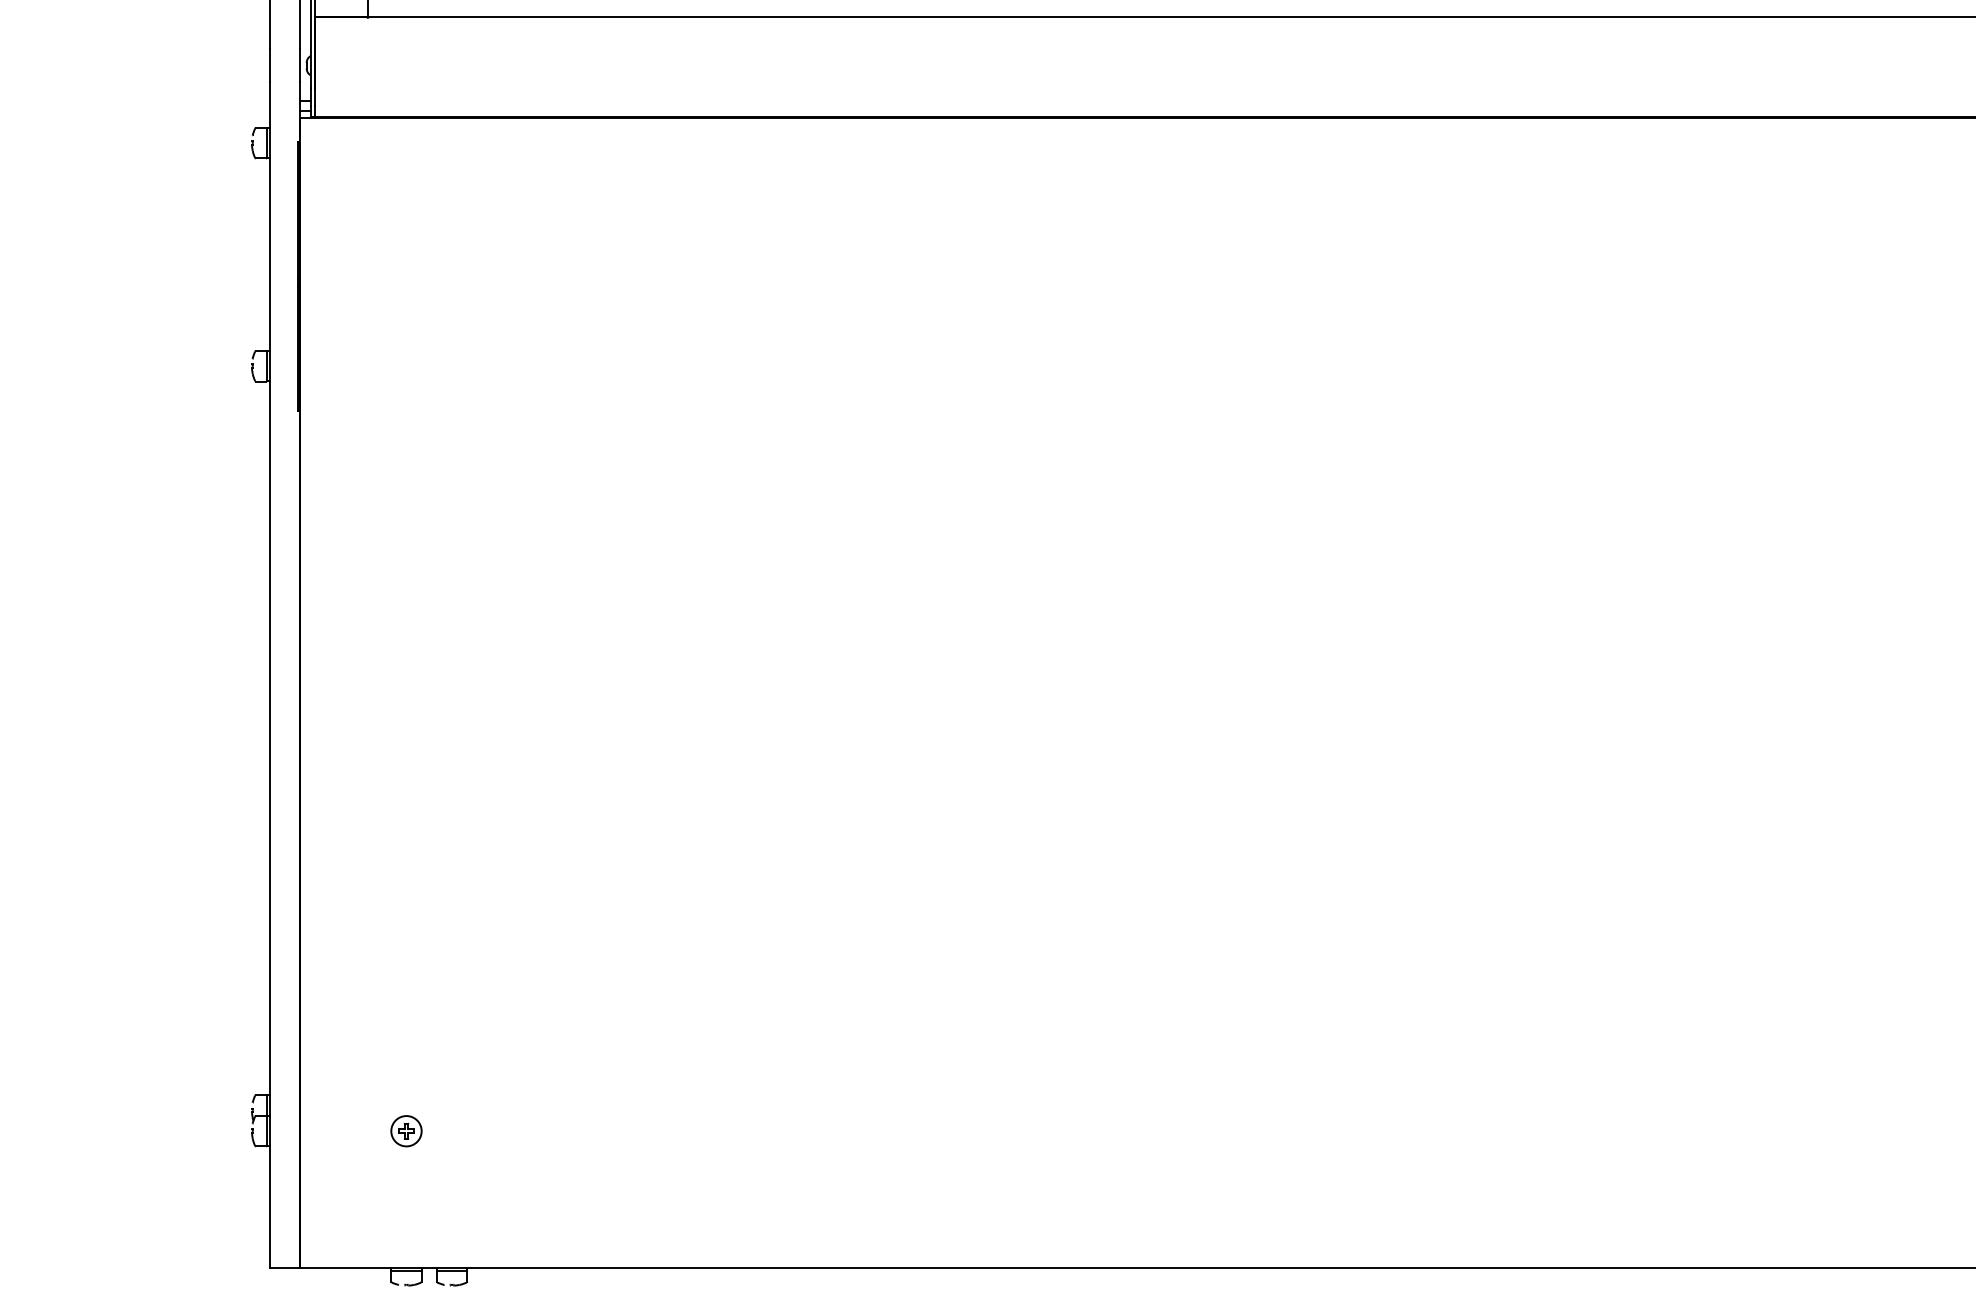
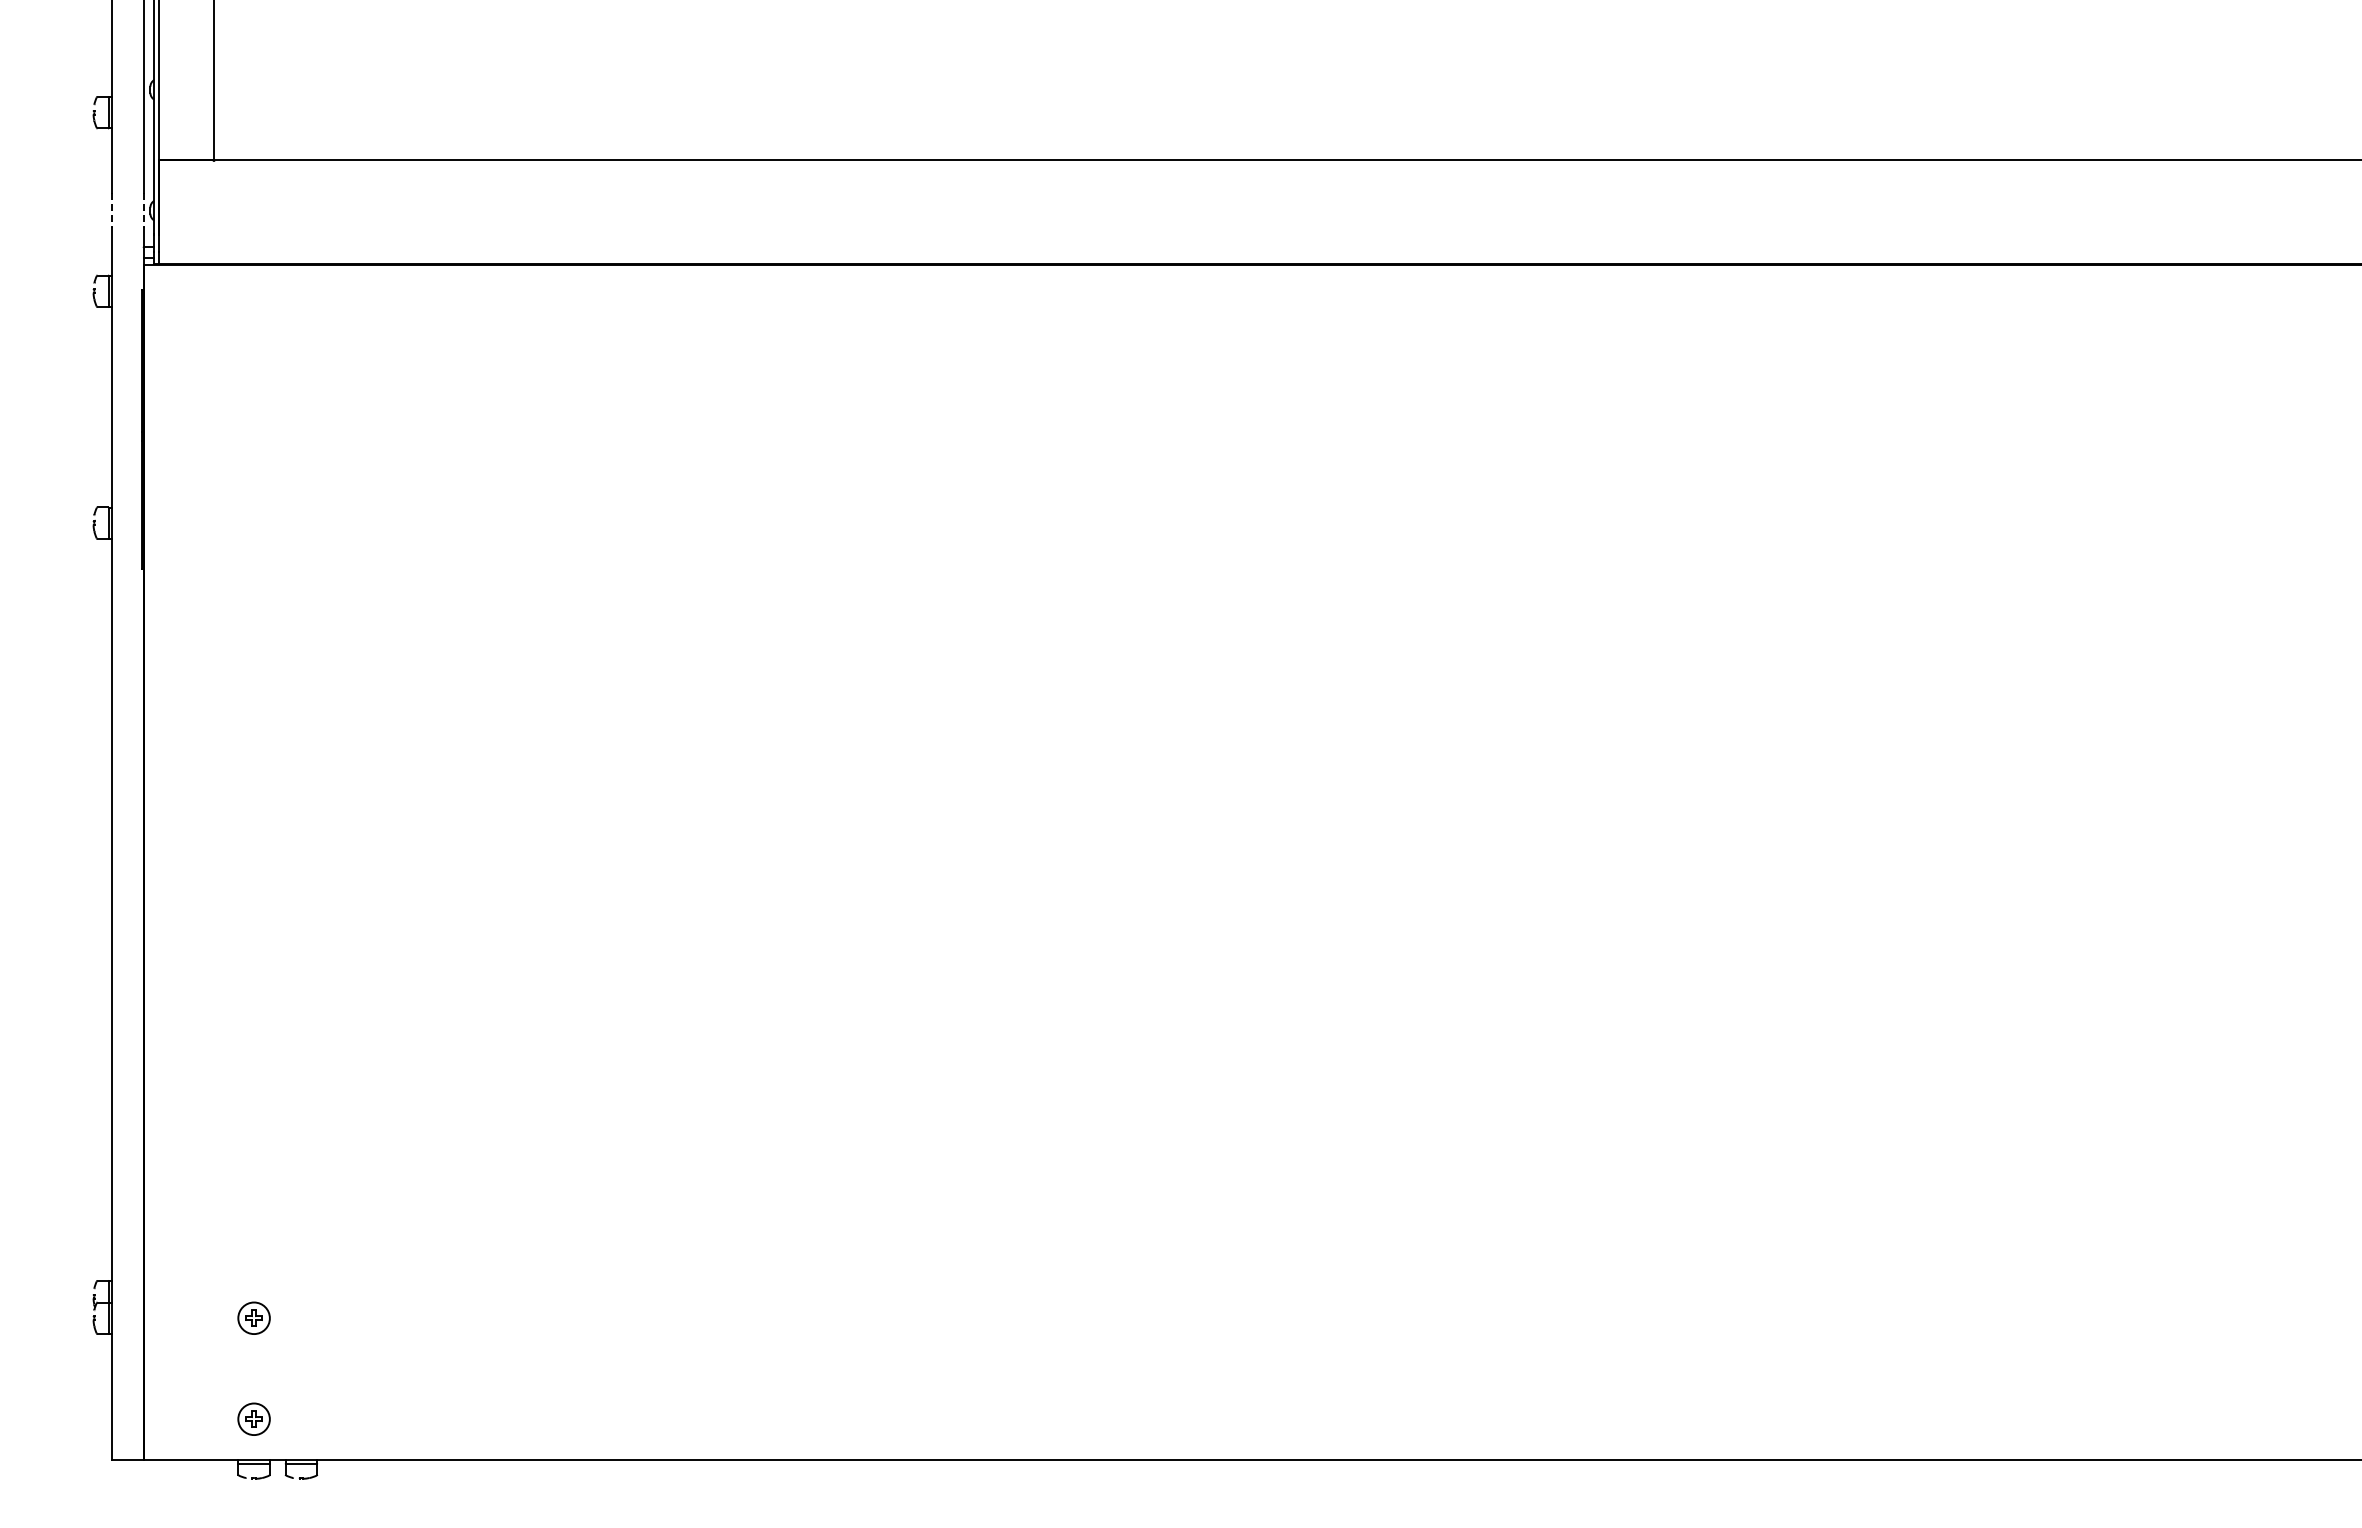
line: (270, 66) -> (112, 211), solid -> dashed
line: (300, 66) -> (143, 211), solid -> dashed
part: (405, 1227) -> (253, 1418), added

